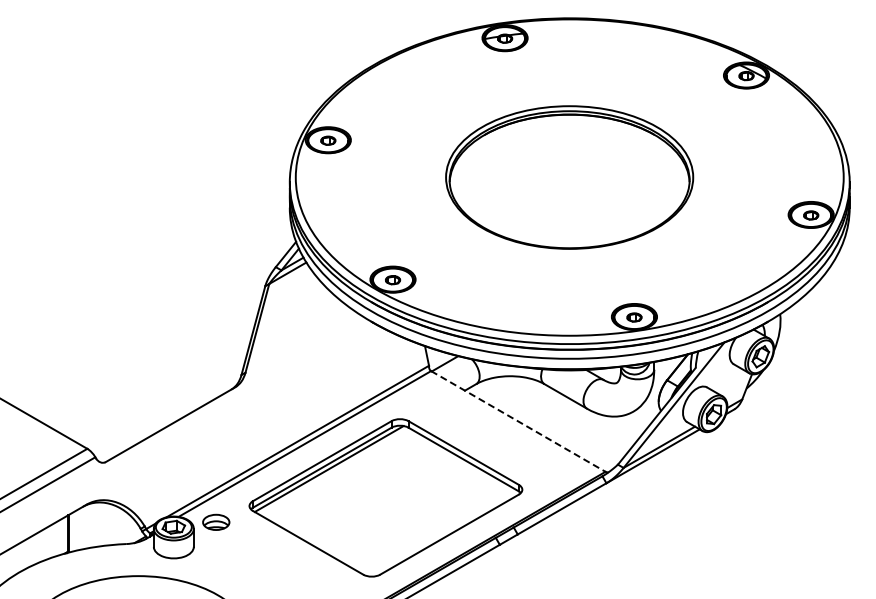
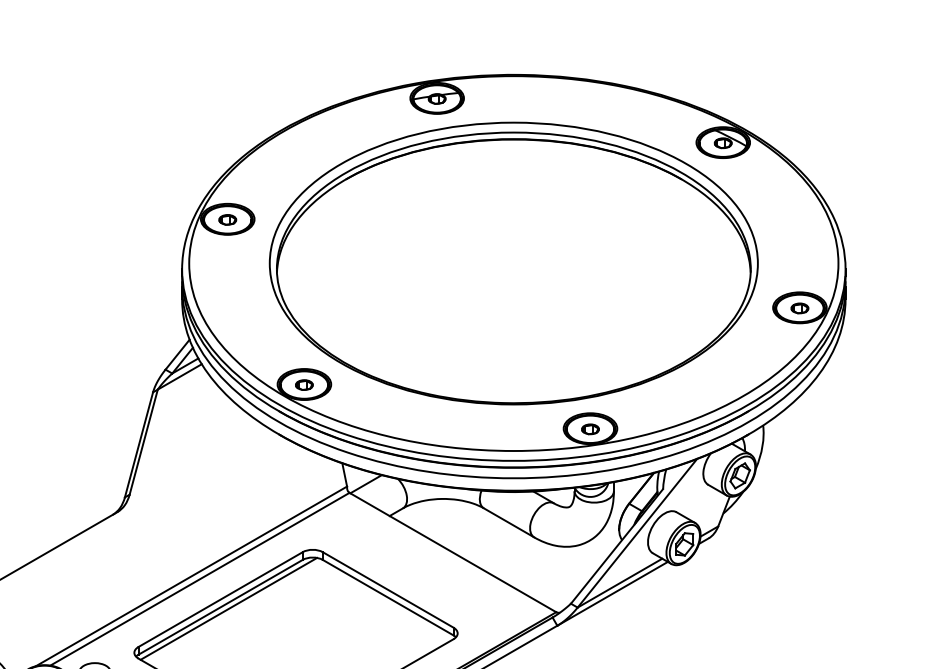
part: (569, 177) -> (513, 263), size x1.67
line: (518, 421) -> (453, 552), dashed -> solid

